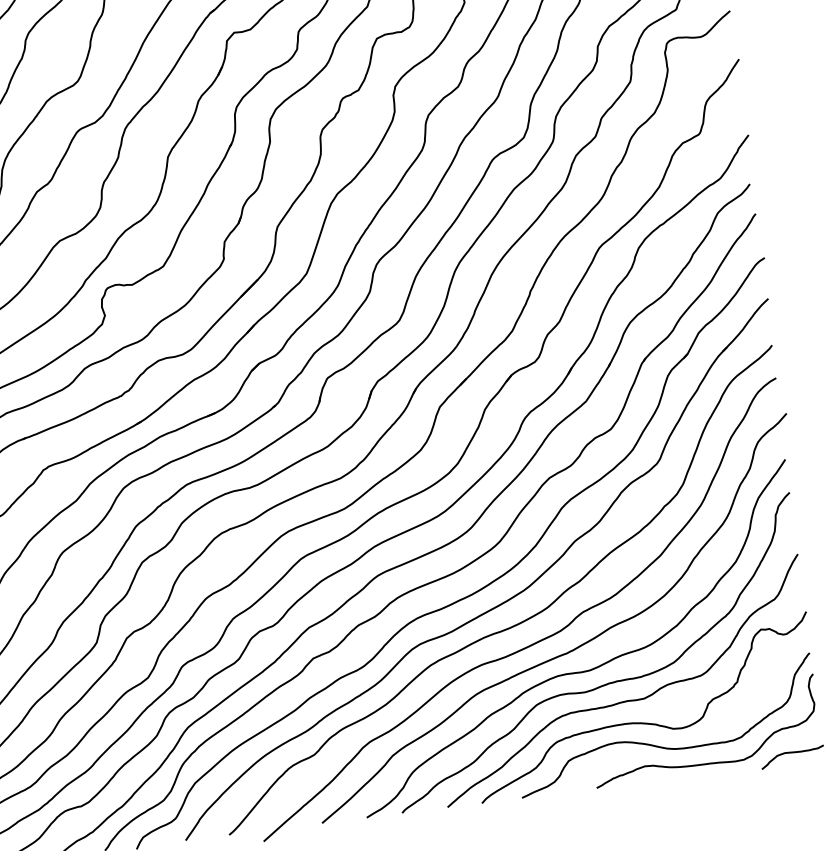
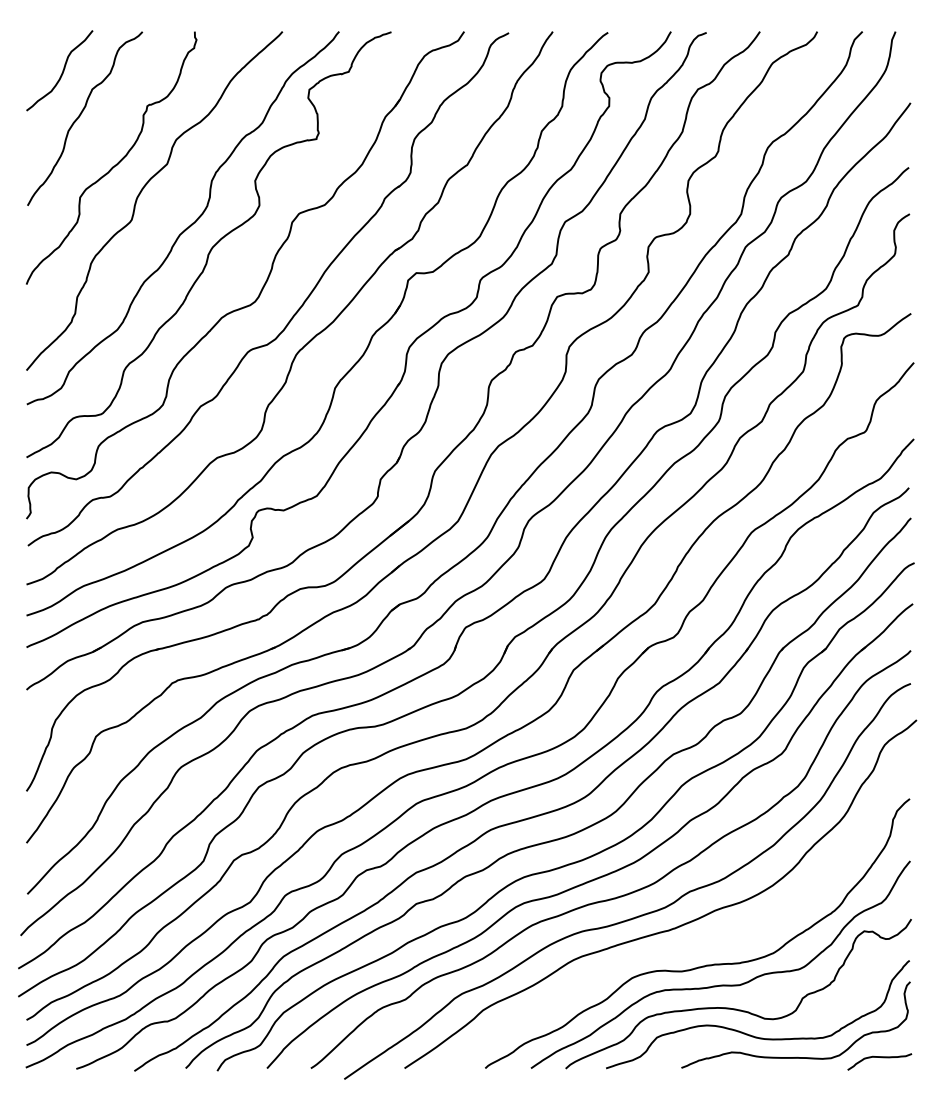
curve: (585, 670) -> (685, 949), removed

